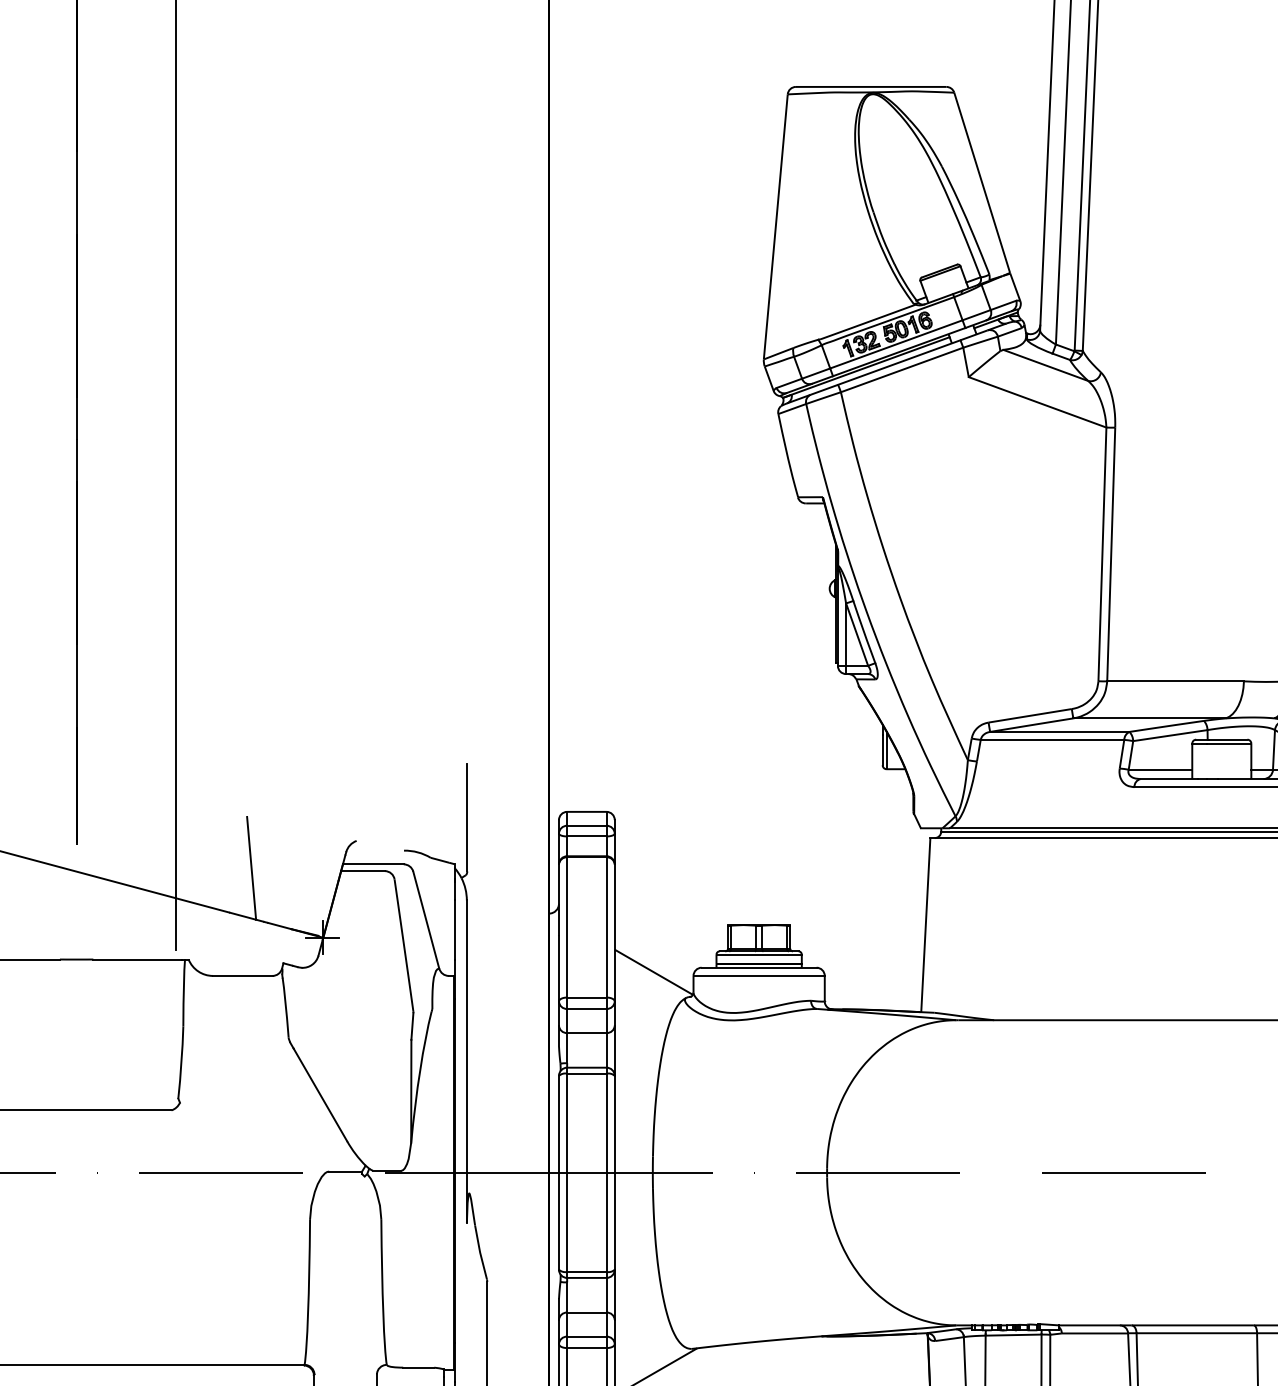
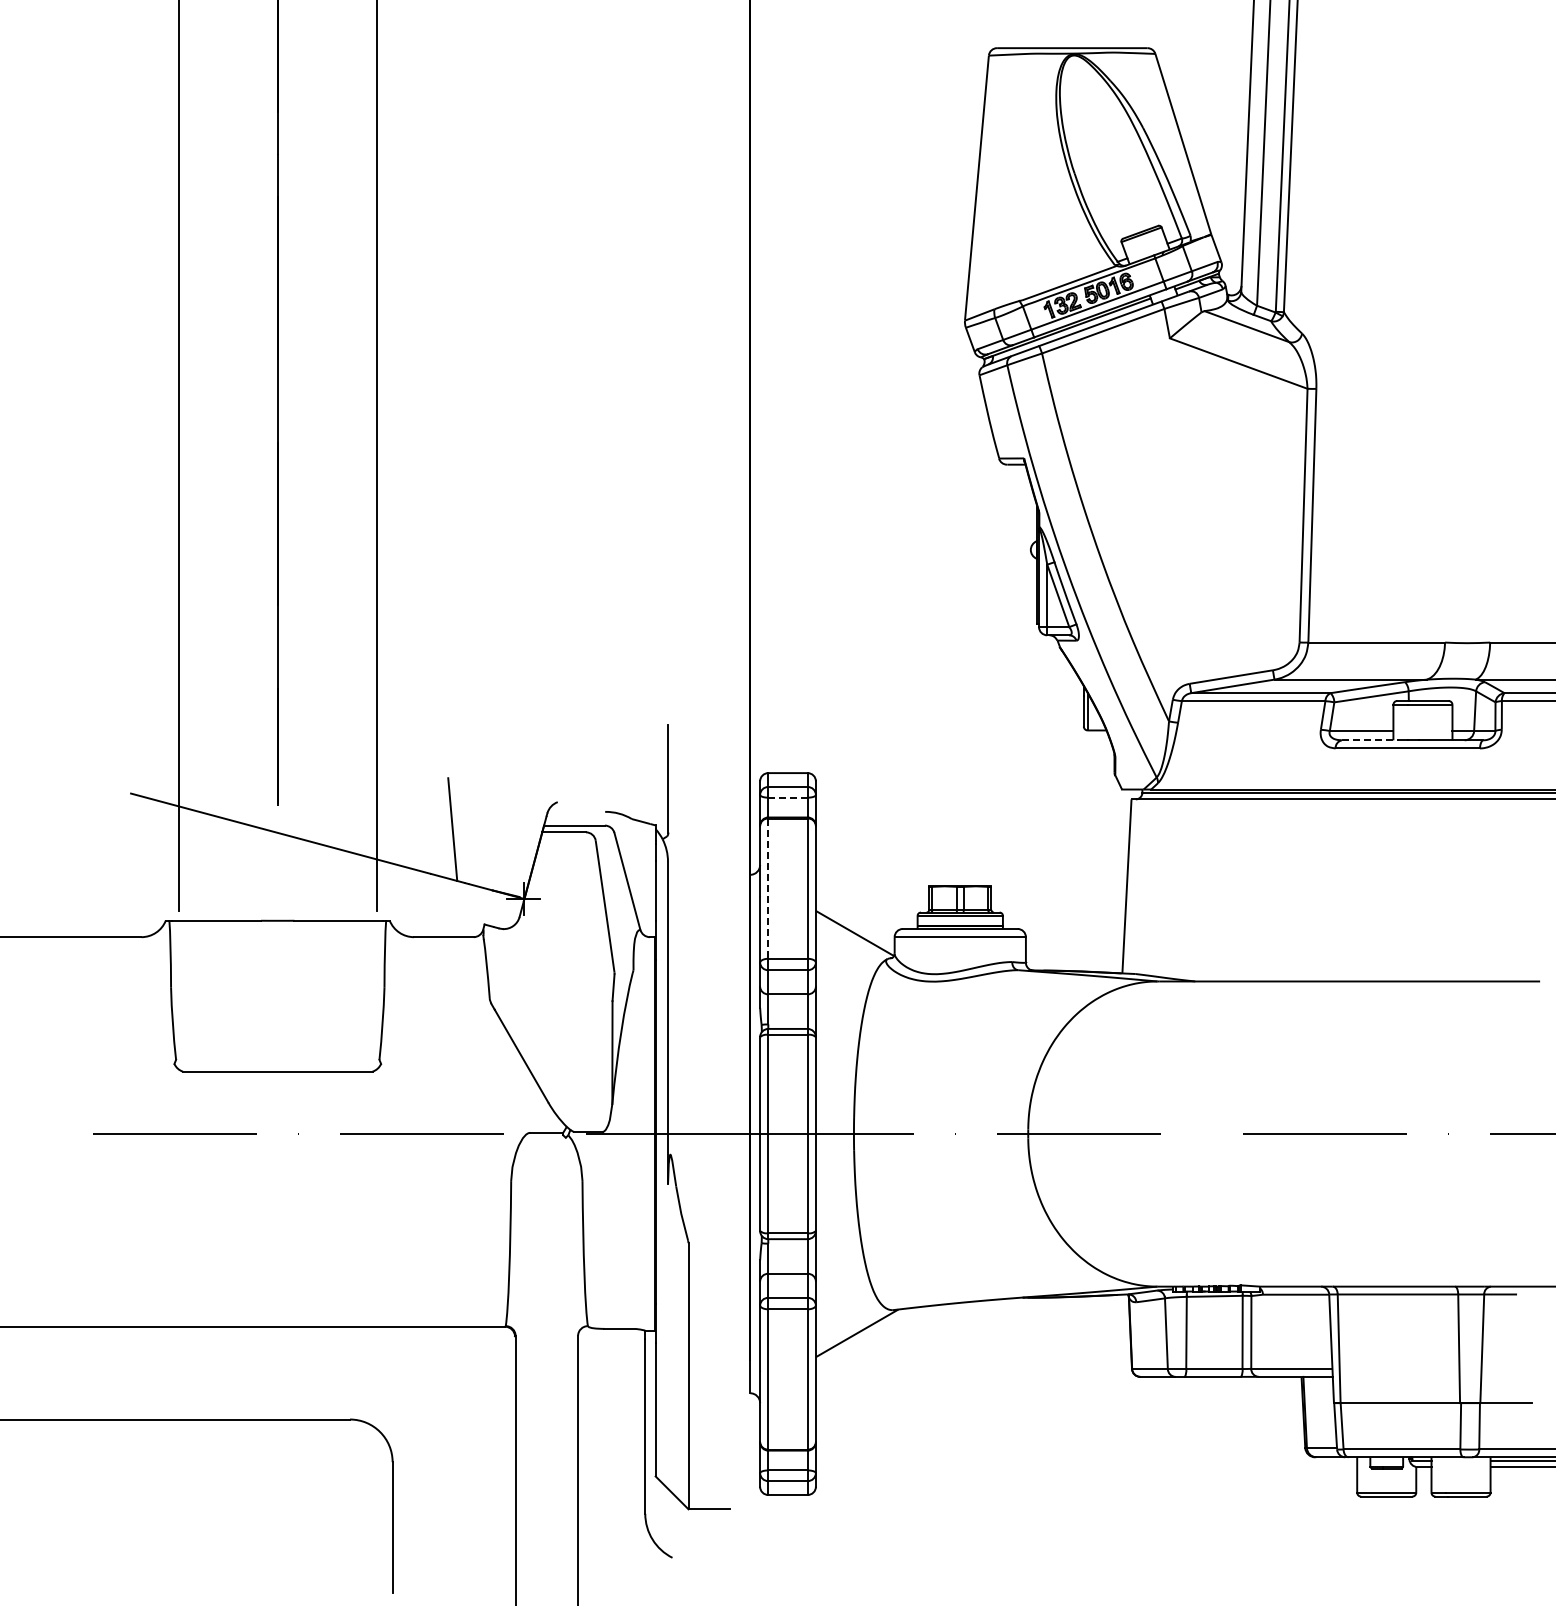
line: (1169, 779) -> (1370, 740), solid -> dashed
line: (587, 836) -> (788, 797), solid -> dashed
line: (567, 928) -> (768, 889), solid -> dashed

